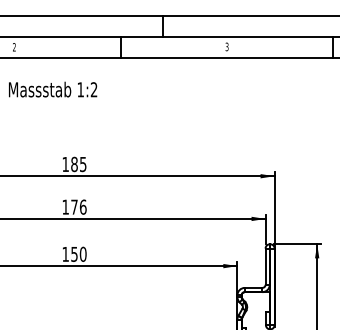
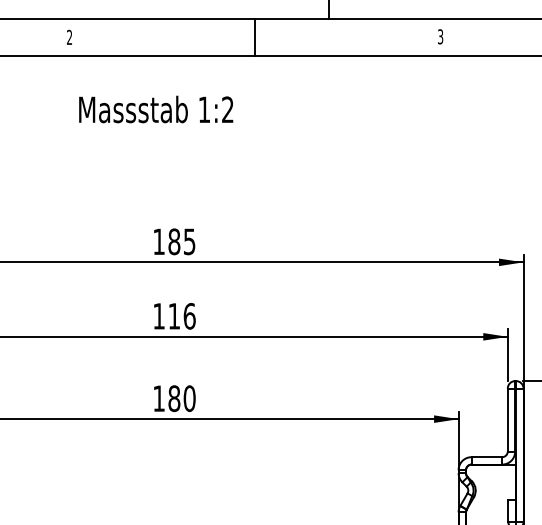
text: (53, 89) -> (156, 109), moved
text: (74, 206) -> (174, 315), 176 -> 116
text: (74, 253) -> (174, 397), 150 -> 180

